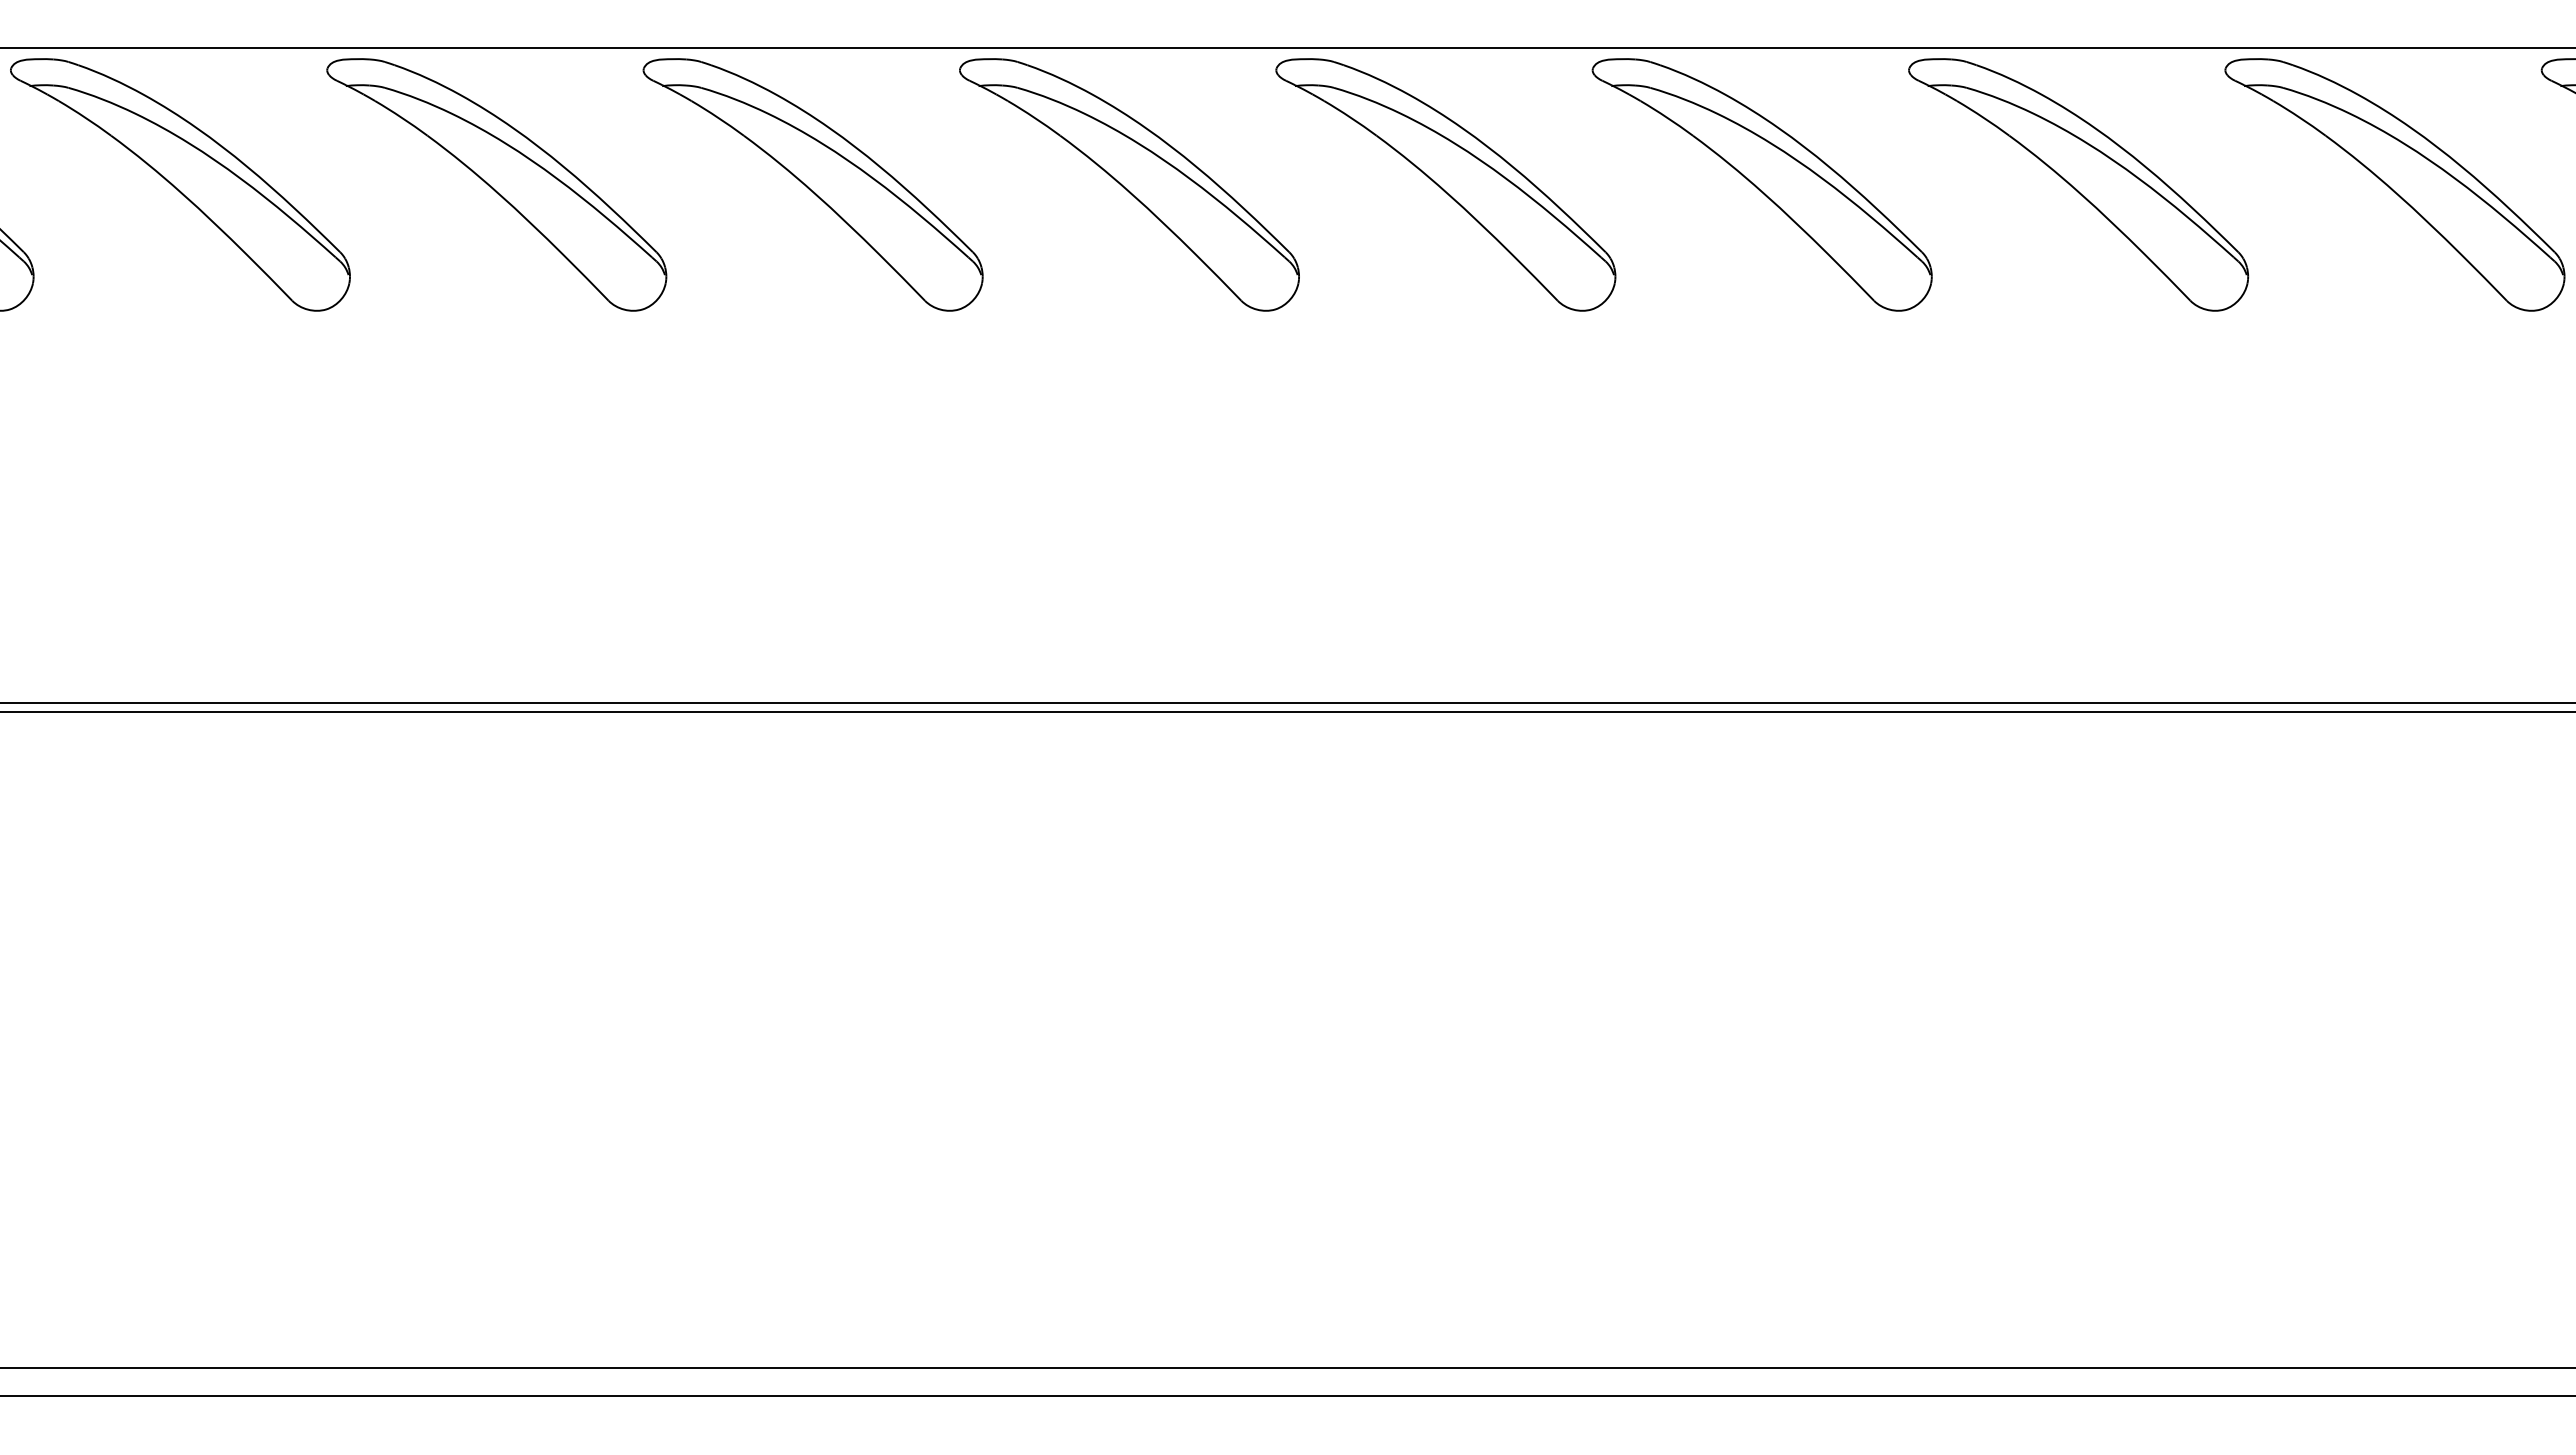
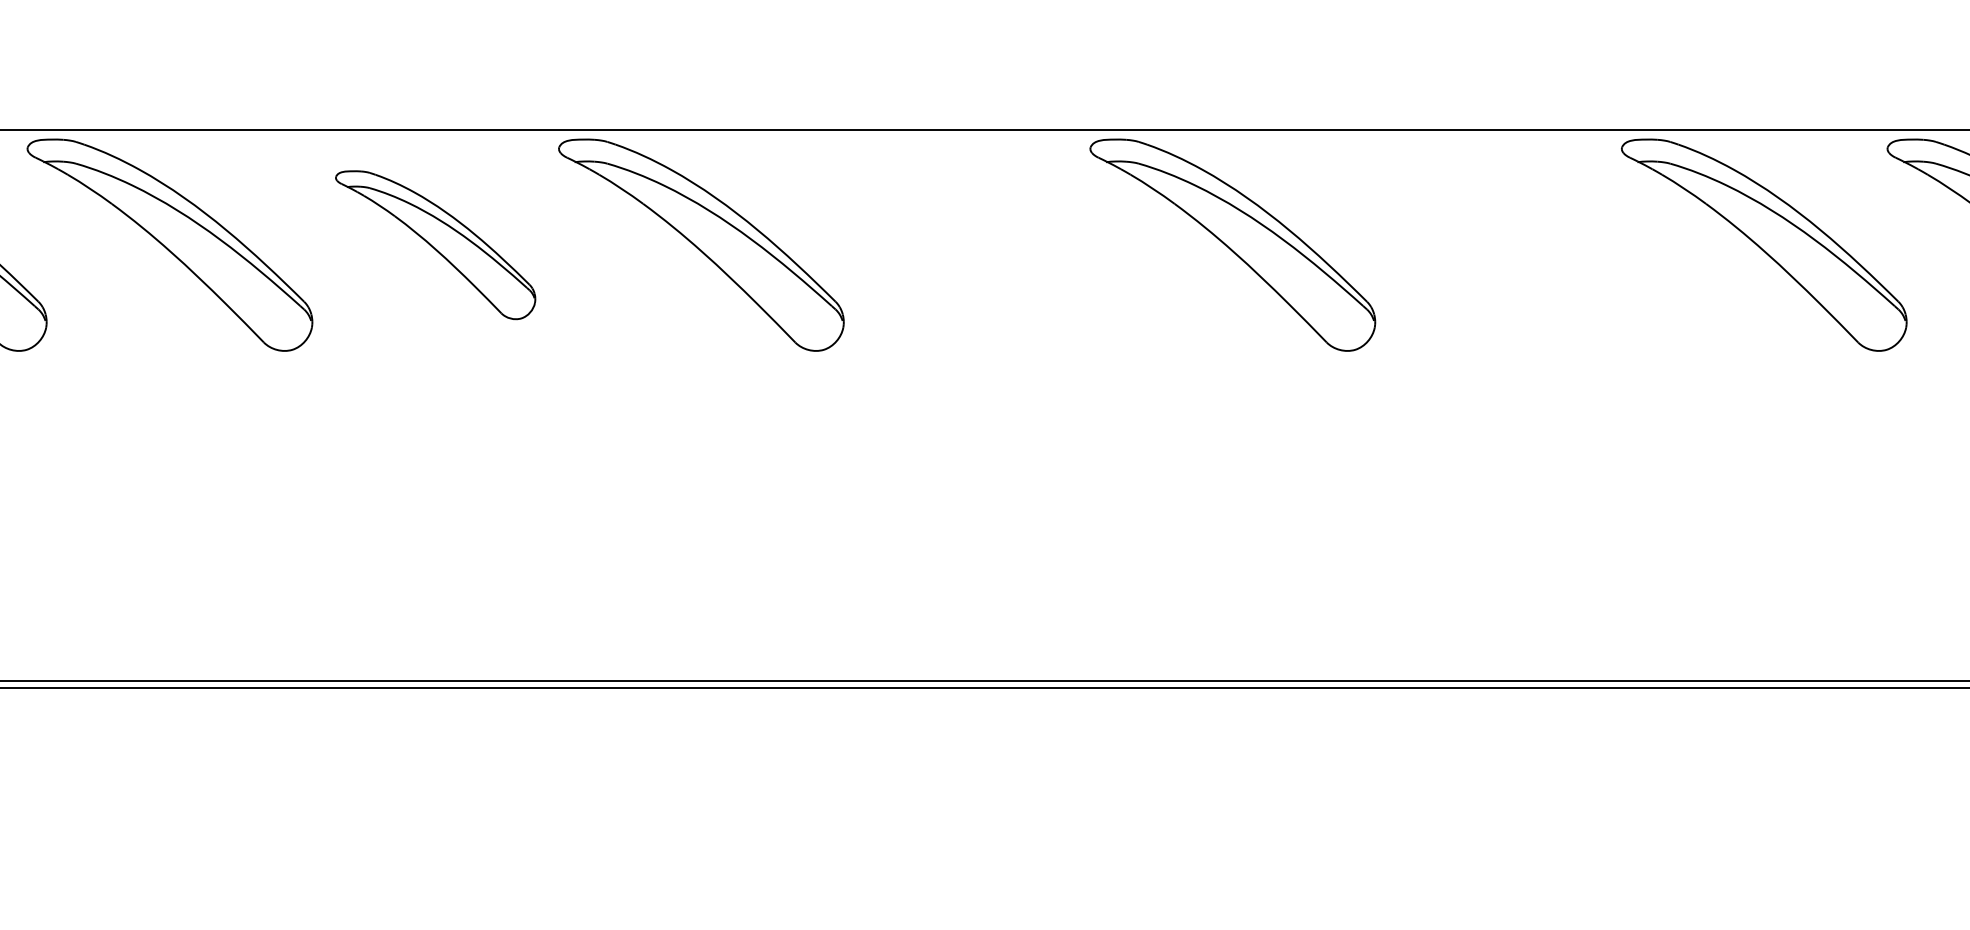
part: (812, 184) -> (435, 244), size x0.7
part: (1445, 184) -> (966, 244), removed
part: (2078, 184) -> (1498, 244), removed

